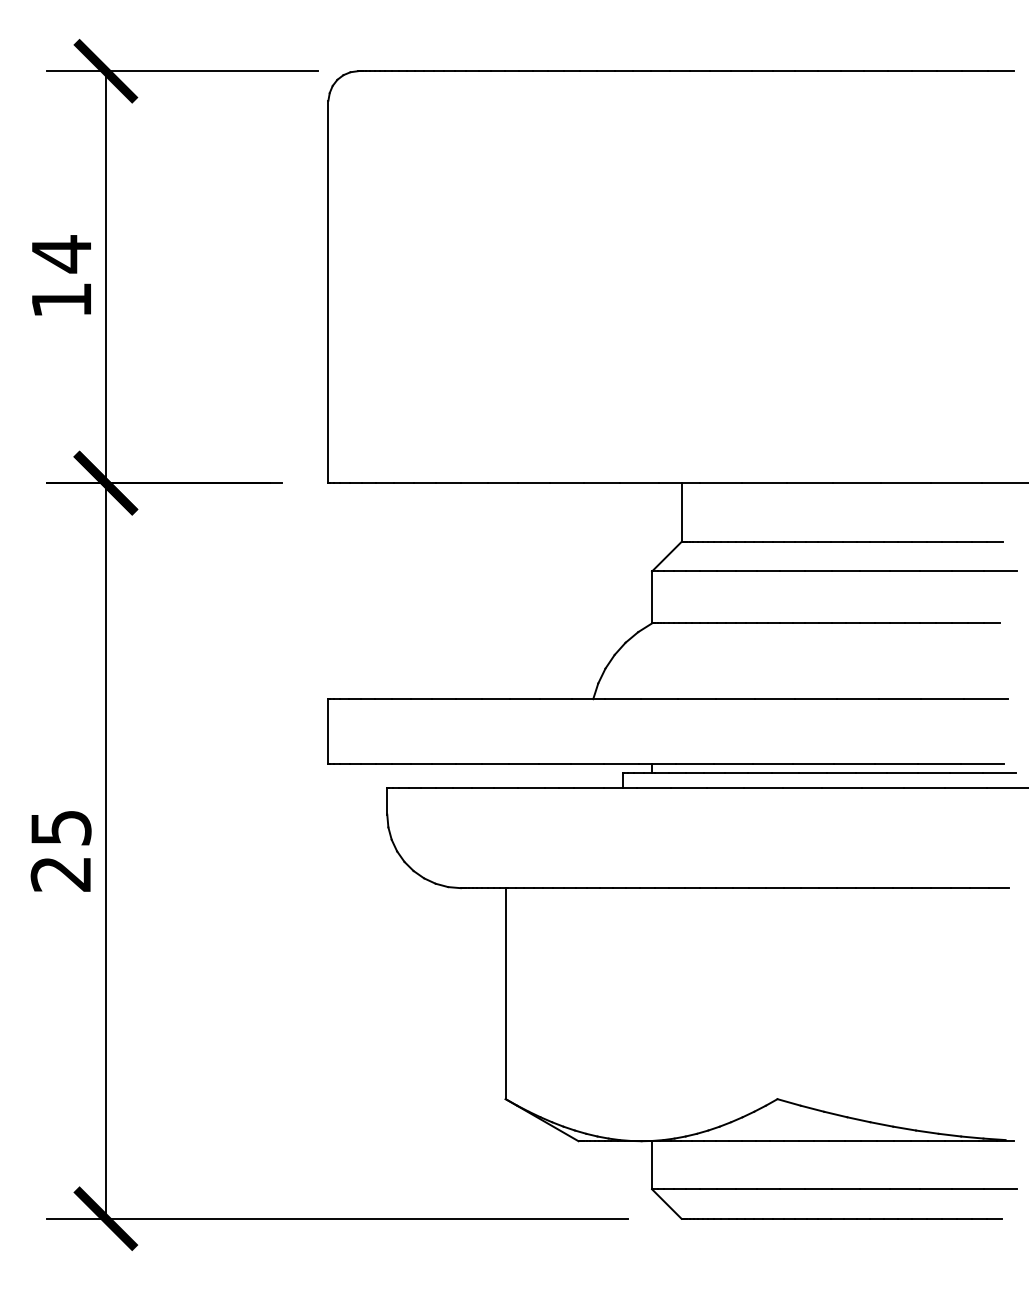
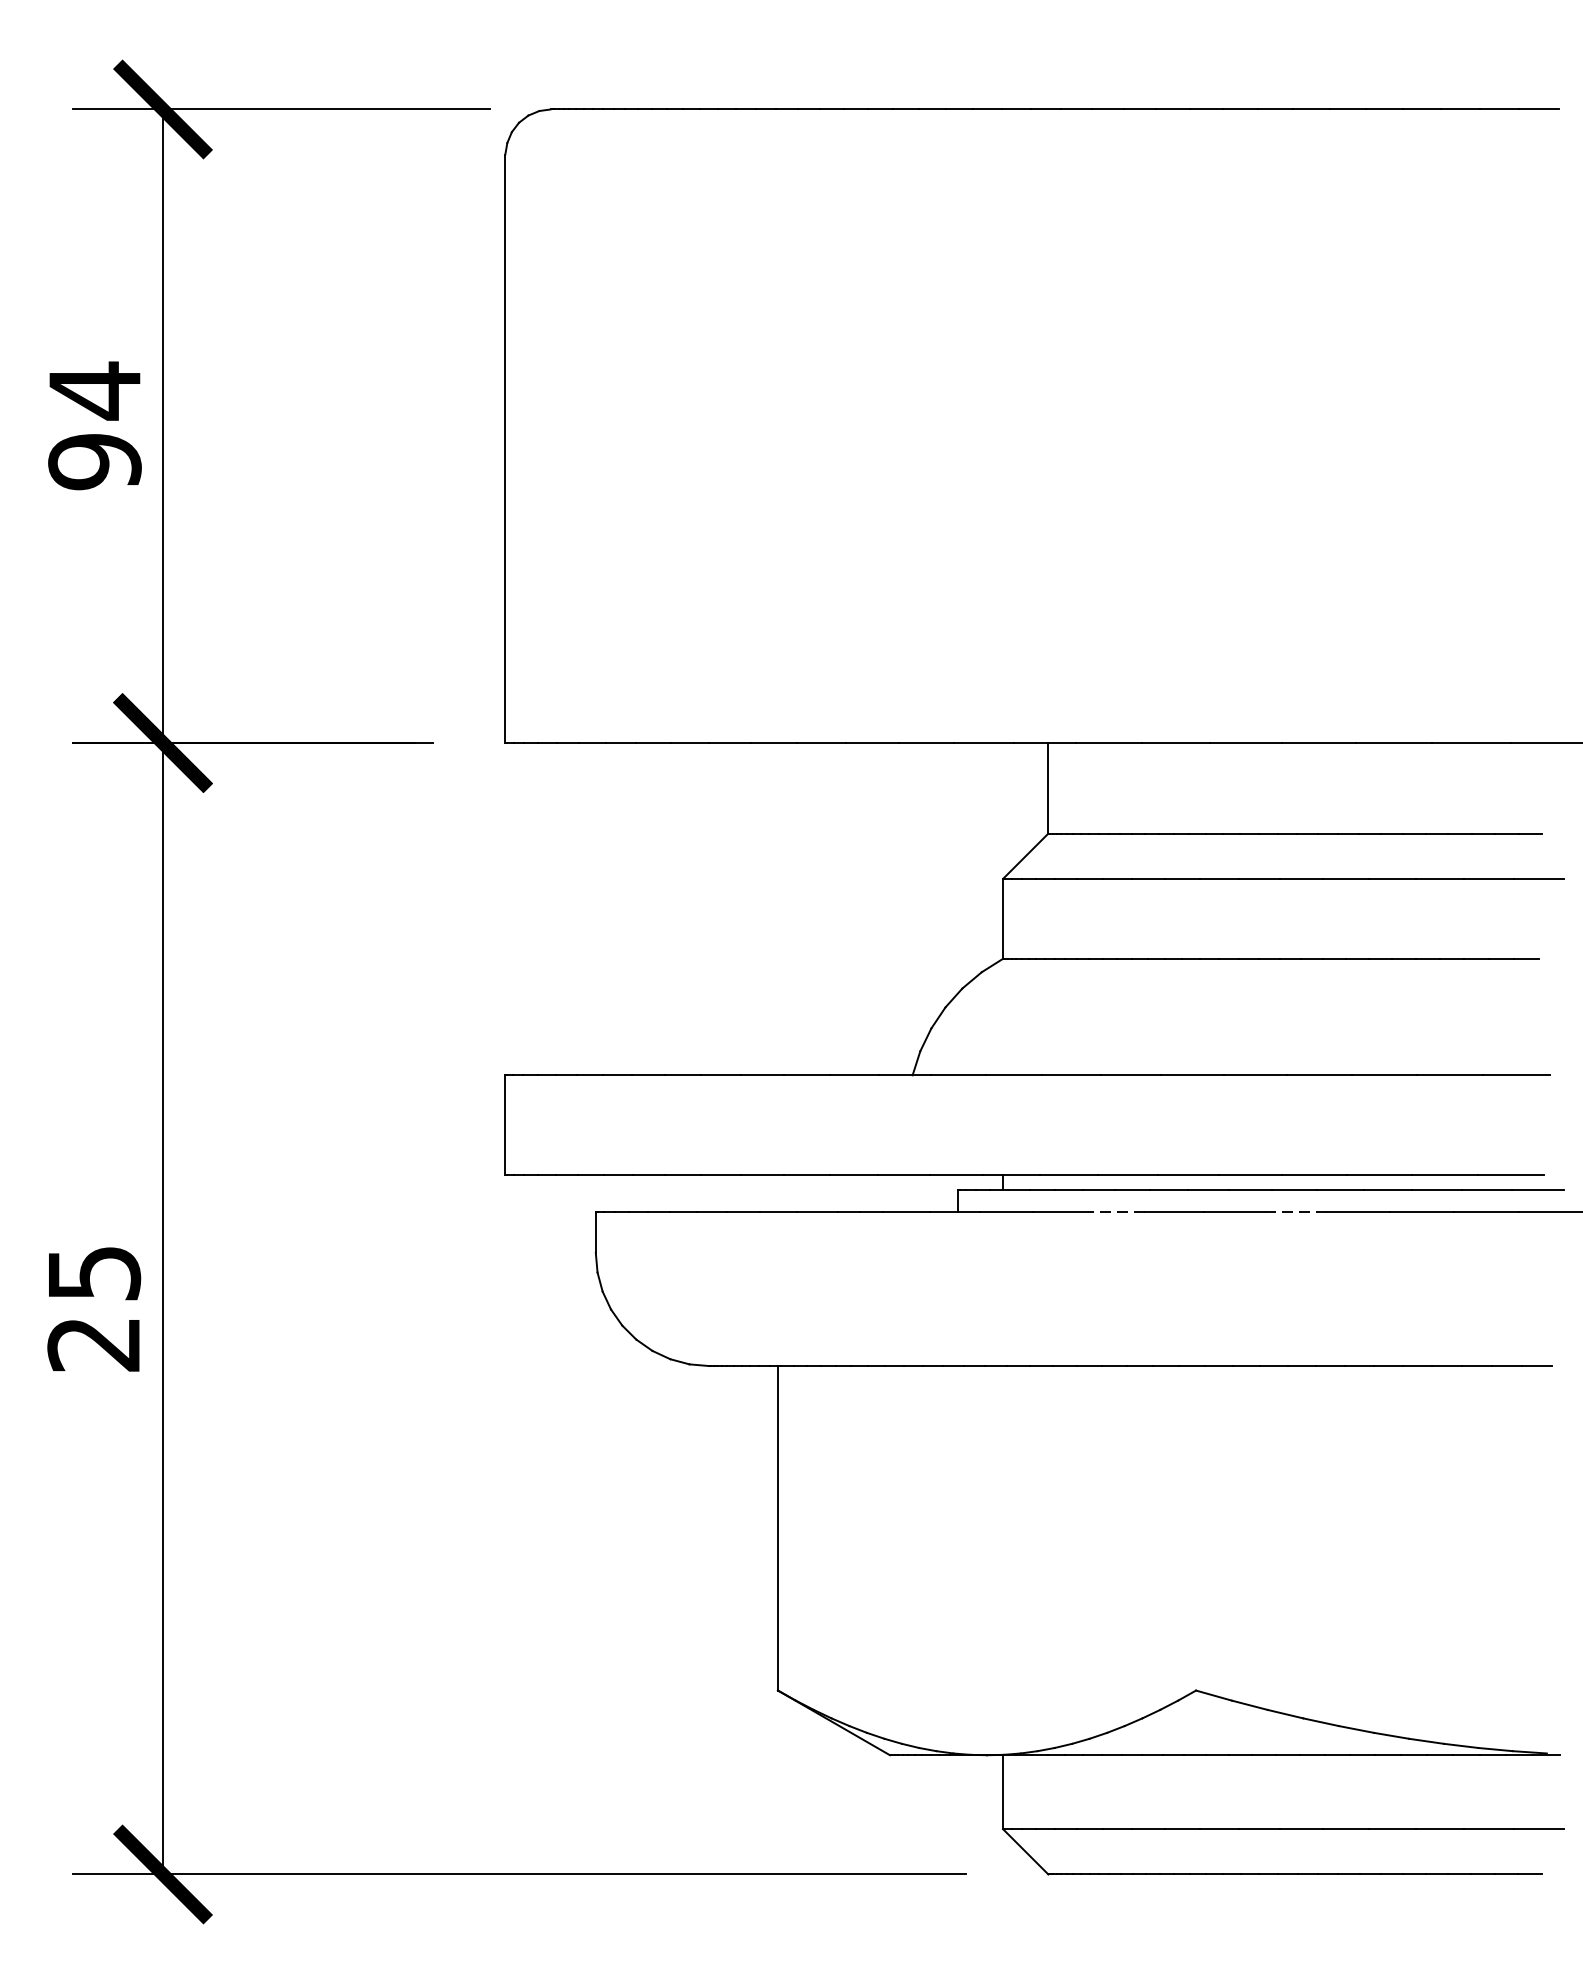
text: (61, 300) -> (94, 462), 14 -> 94
line: (725, 788) -> (1116, 1212), solid -> dashed
line: (841, 788) -> (1294, 1212), solid -> dashed

